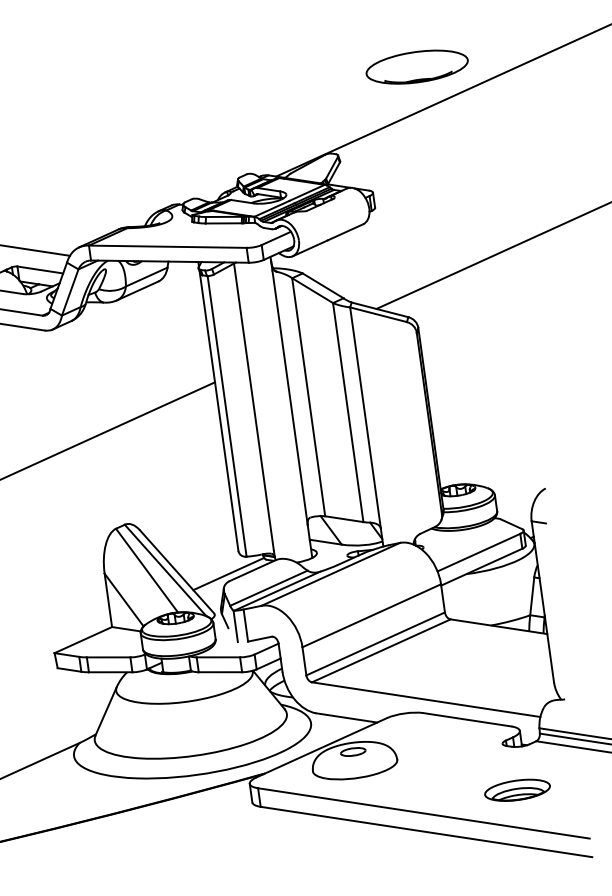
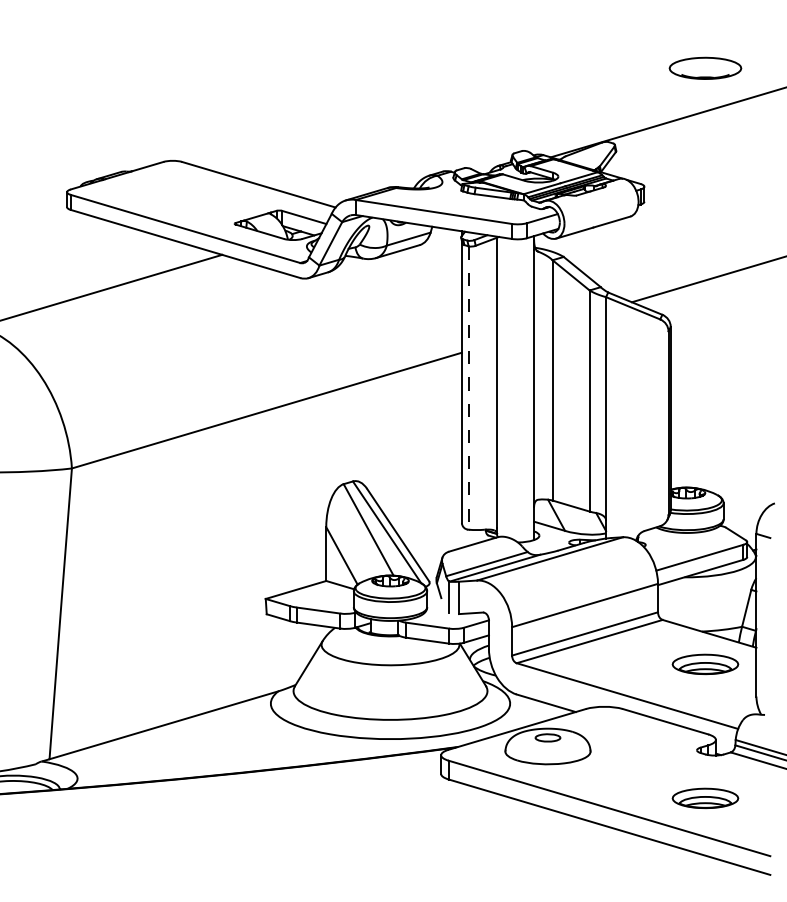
part: (417, 67) -> (705, 68), size x0.7
line: (227, 416) -> (469, 388), solid -> dashed
line: (228, 574) -> (448, 544), removed
part: (499, 657) -> (705, 664), added

